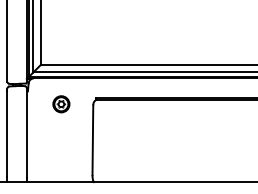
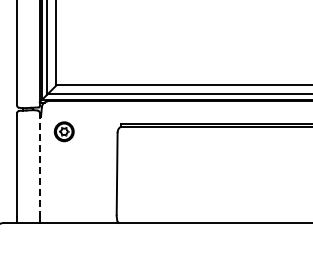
part: (60, 104) -> (63, 131), moved
line: (26, 134) -> (39, 167), solid -> dashed

